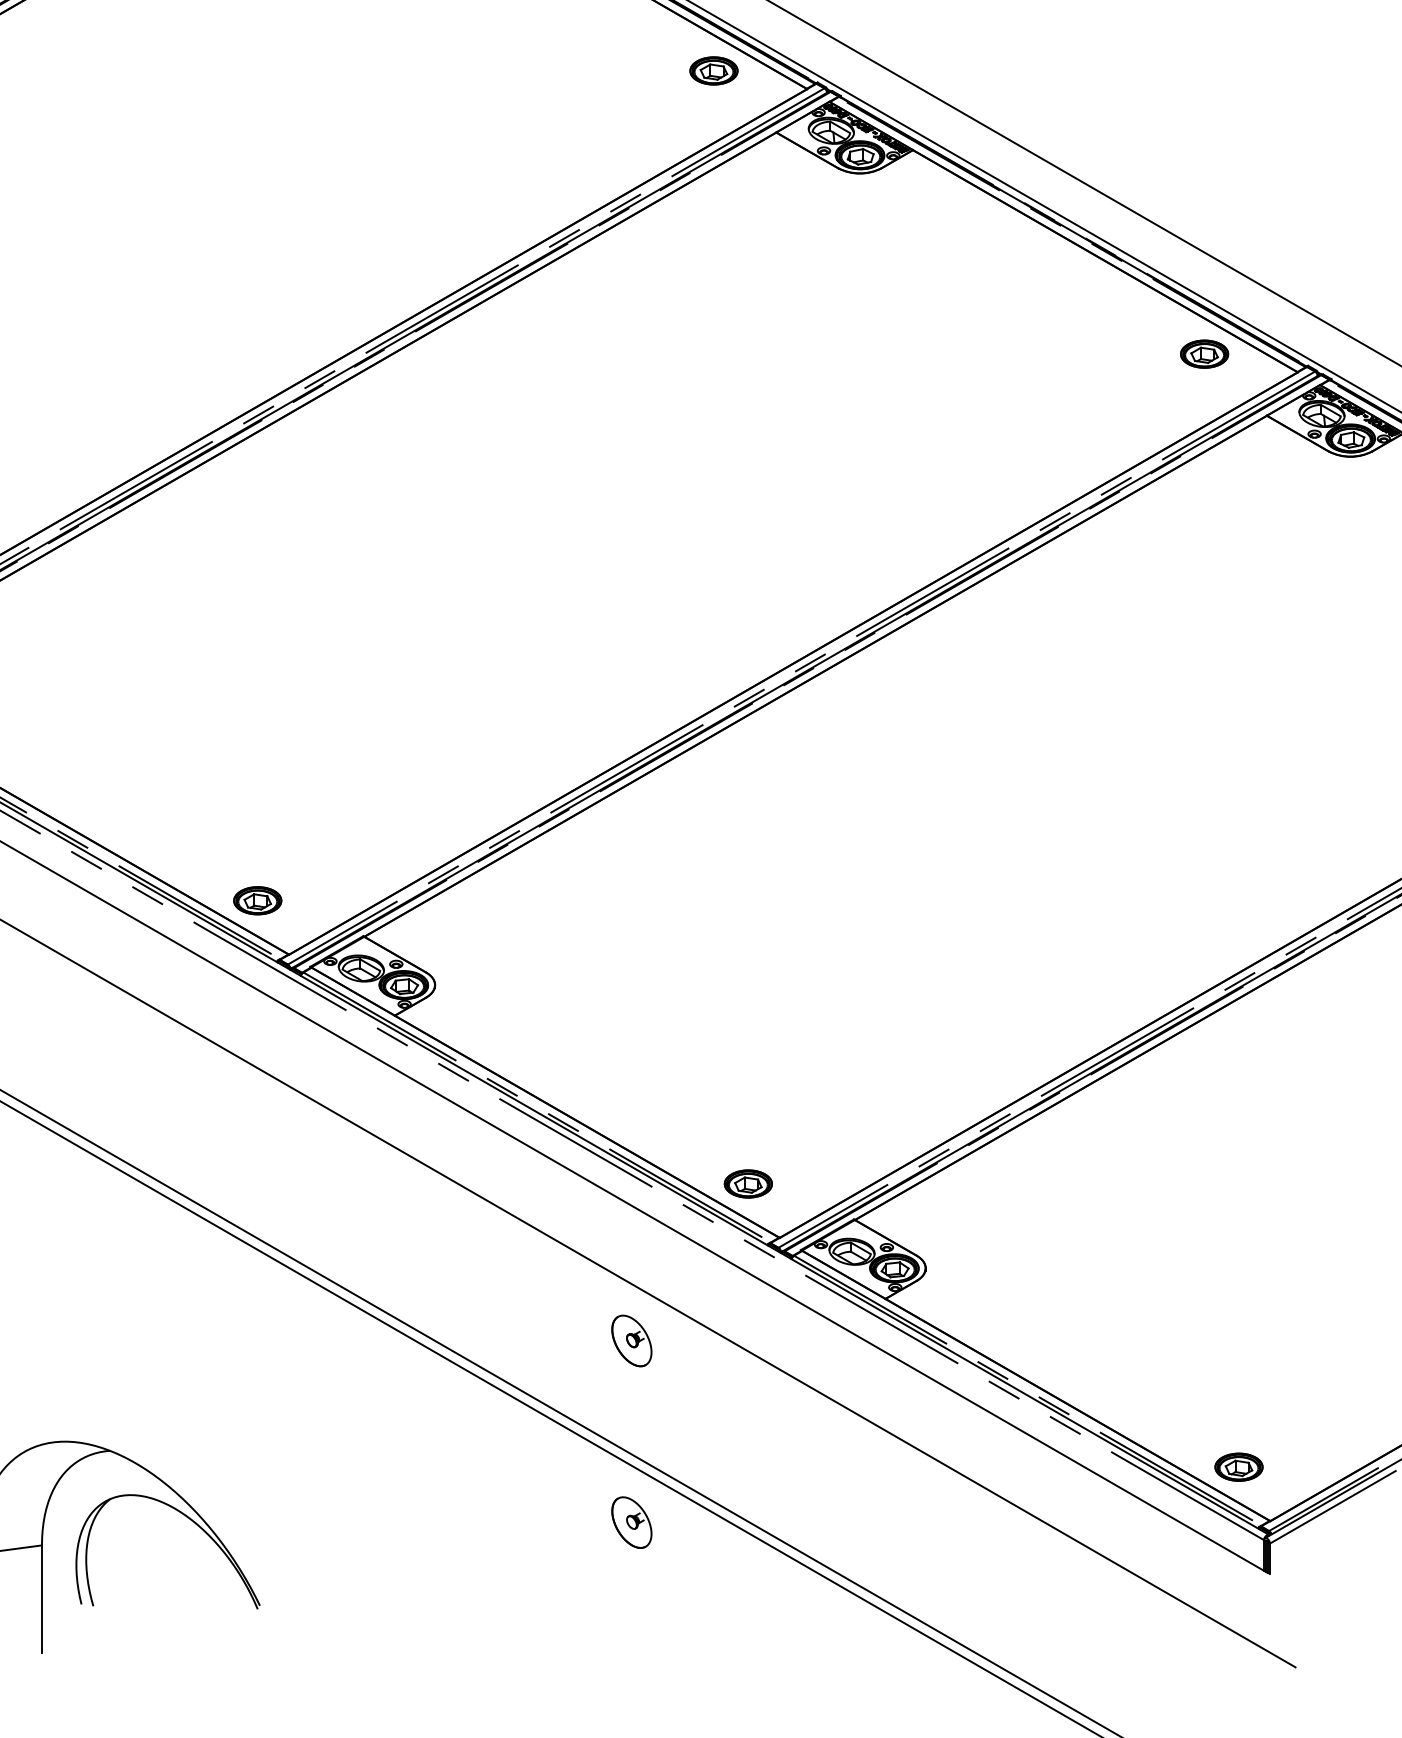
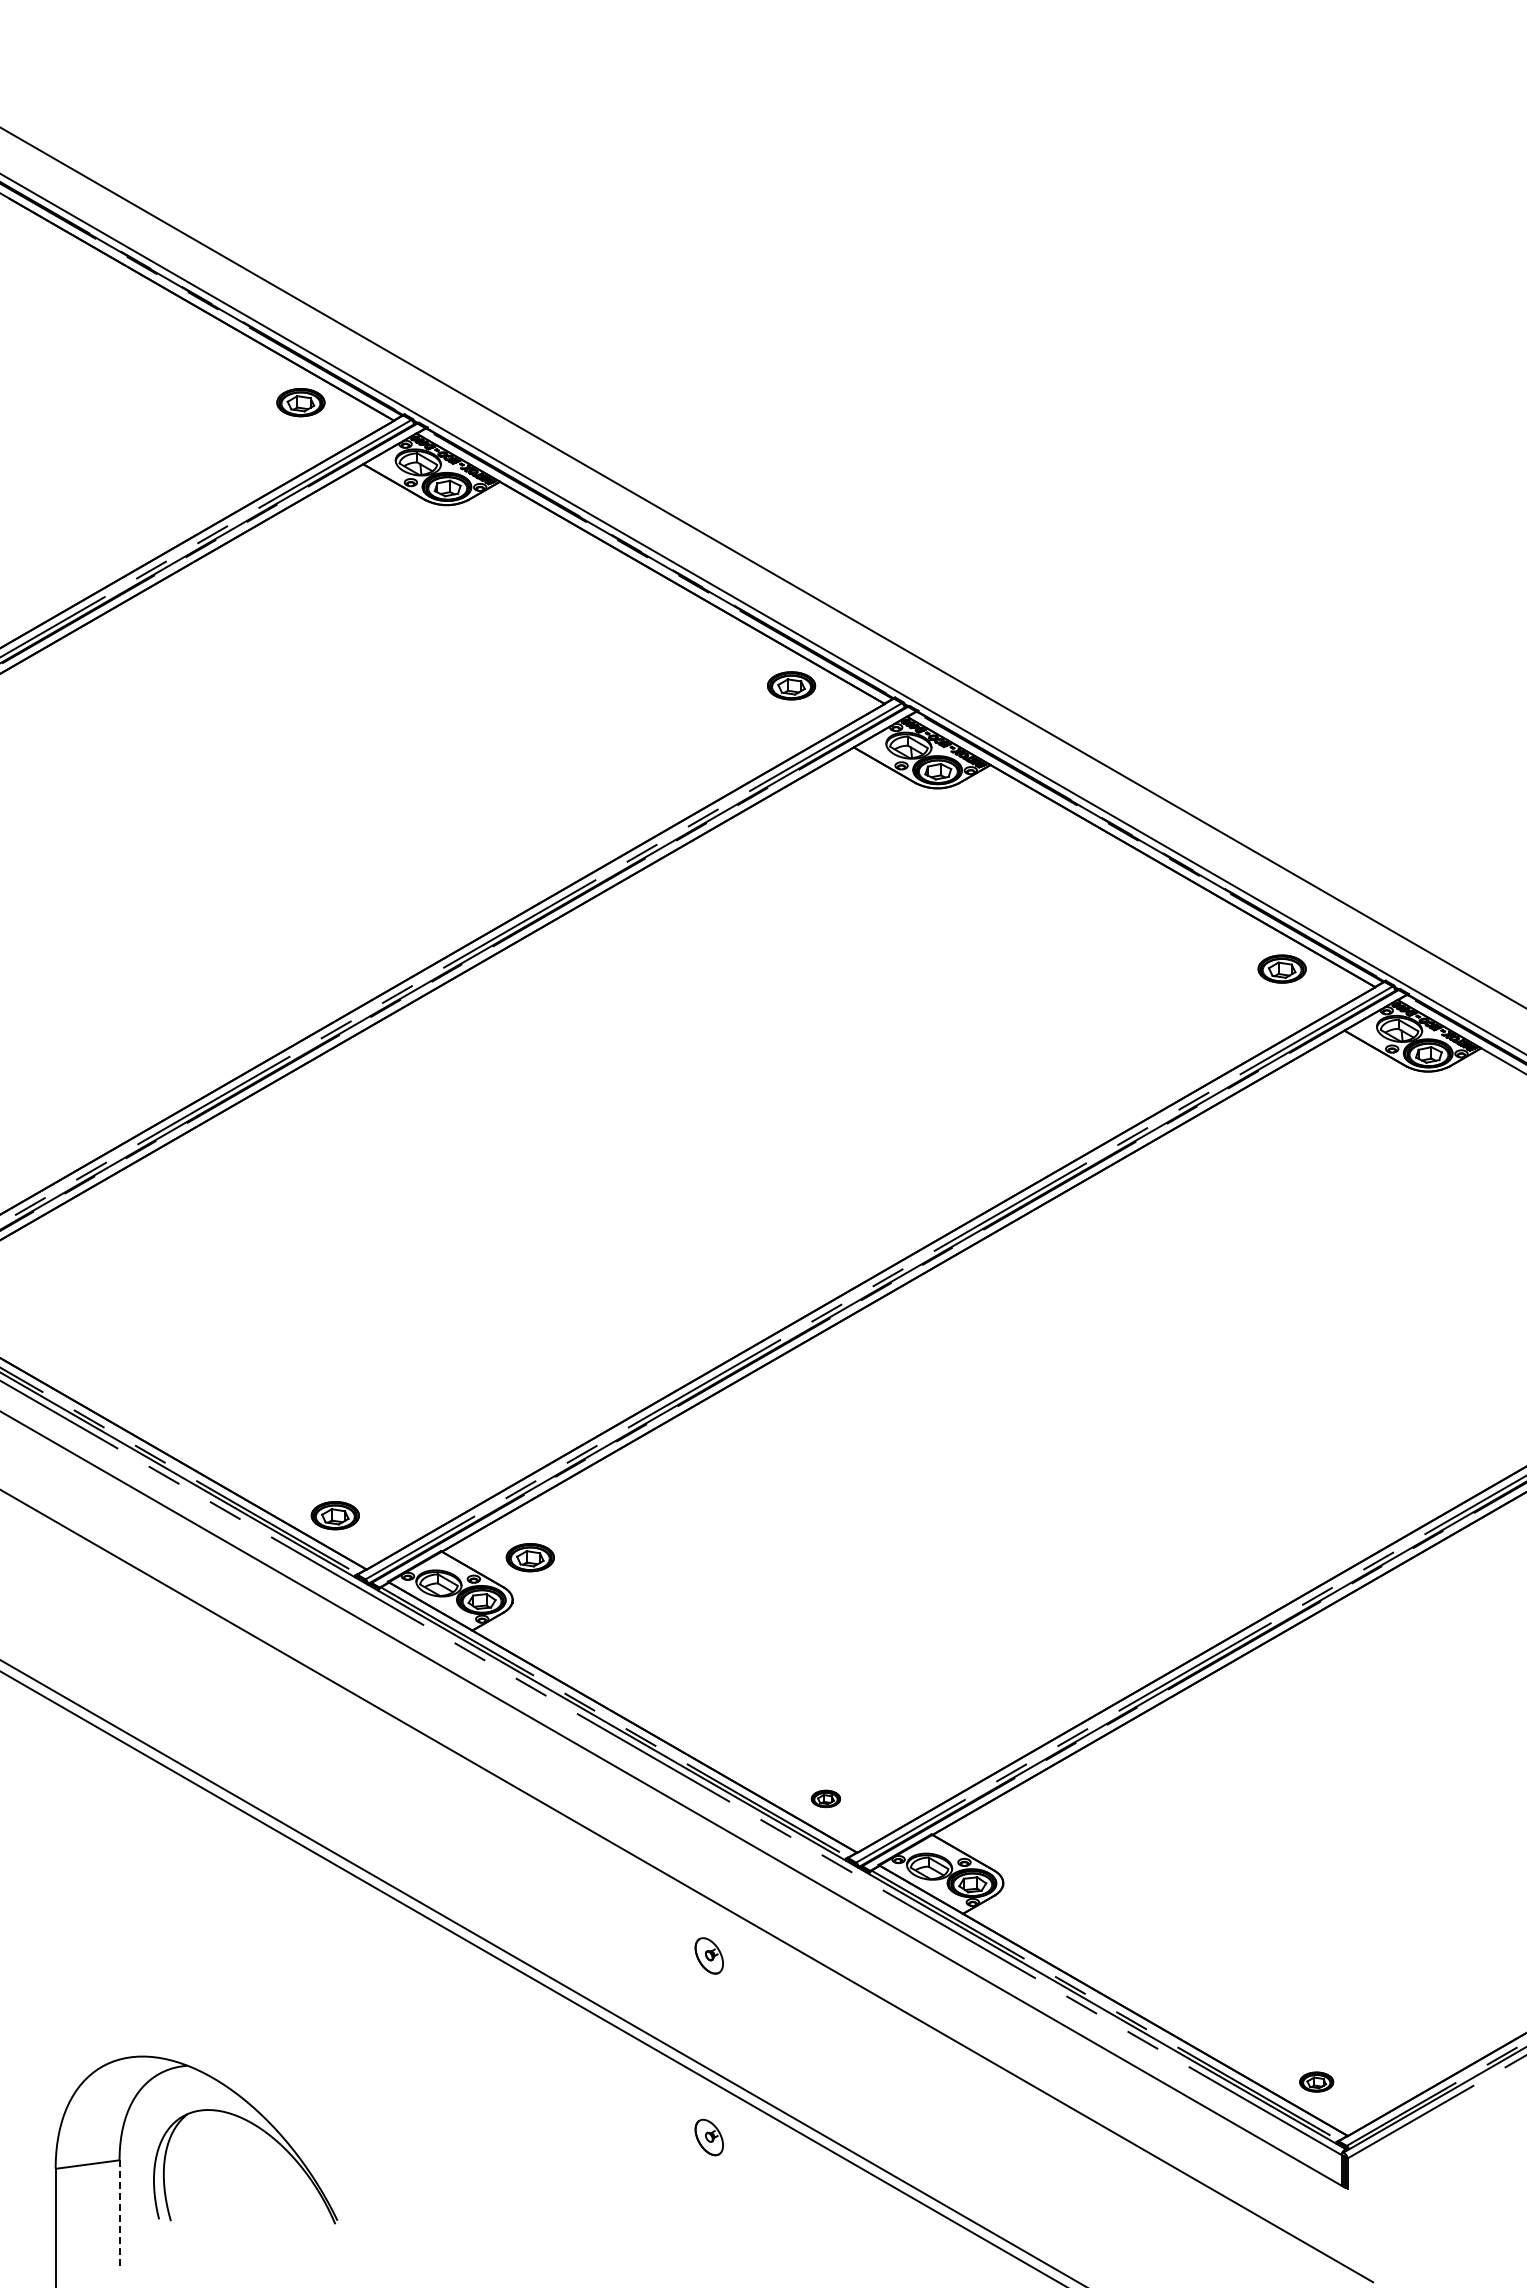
part: (451, 942) -> (529, 1557), added
part: (747, 1183) -> (825, 1798), size x0.6
part: (630, 1340) -> (708, 1955), size x0.7
part: (1238, 1466) -> (1316, 2081), size x0.7
part: (630, 1522) -> (708, 2137), size x0.7
line: (41, 1599) -> (119, 2214), solid -> dashed

